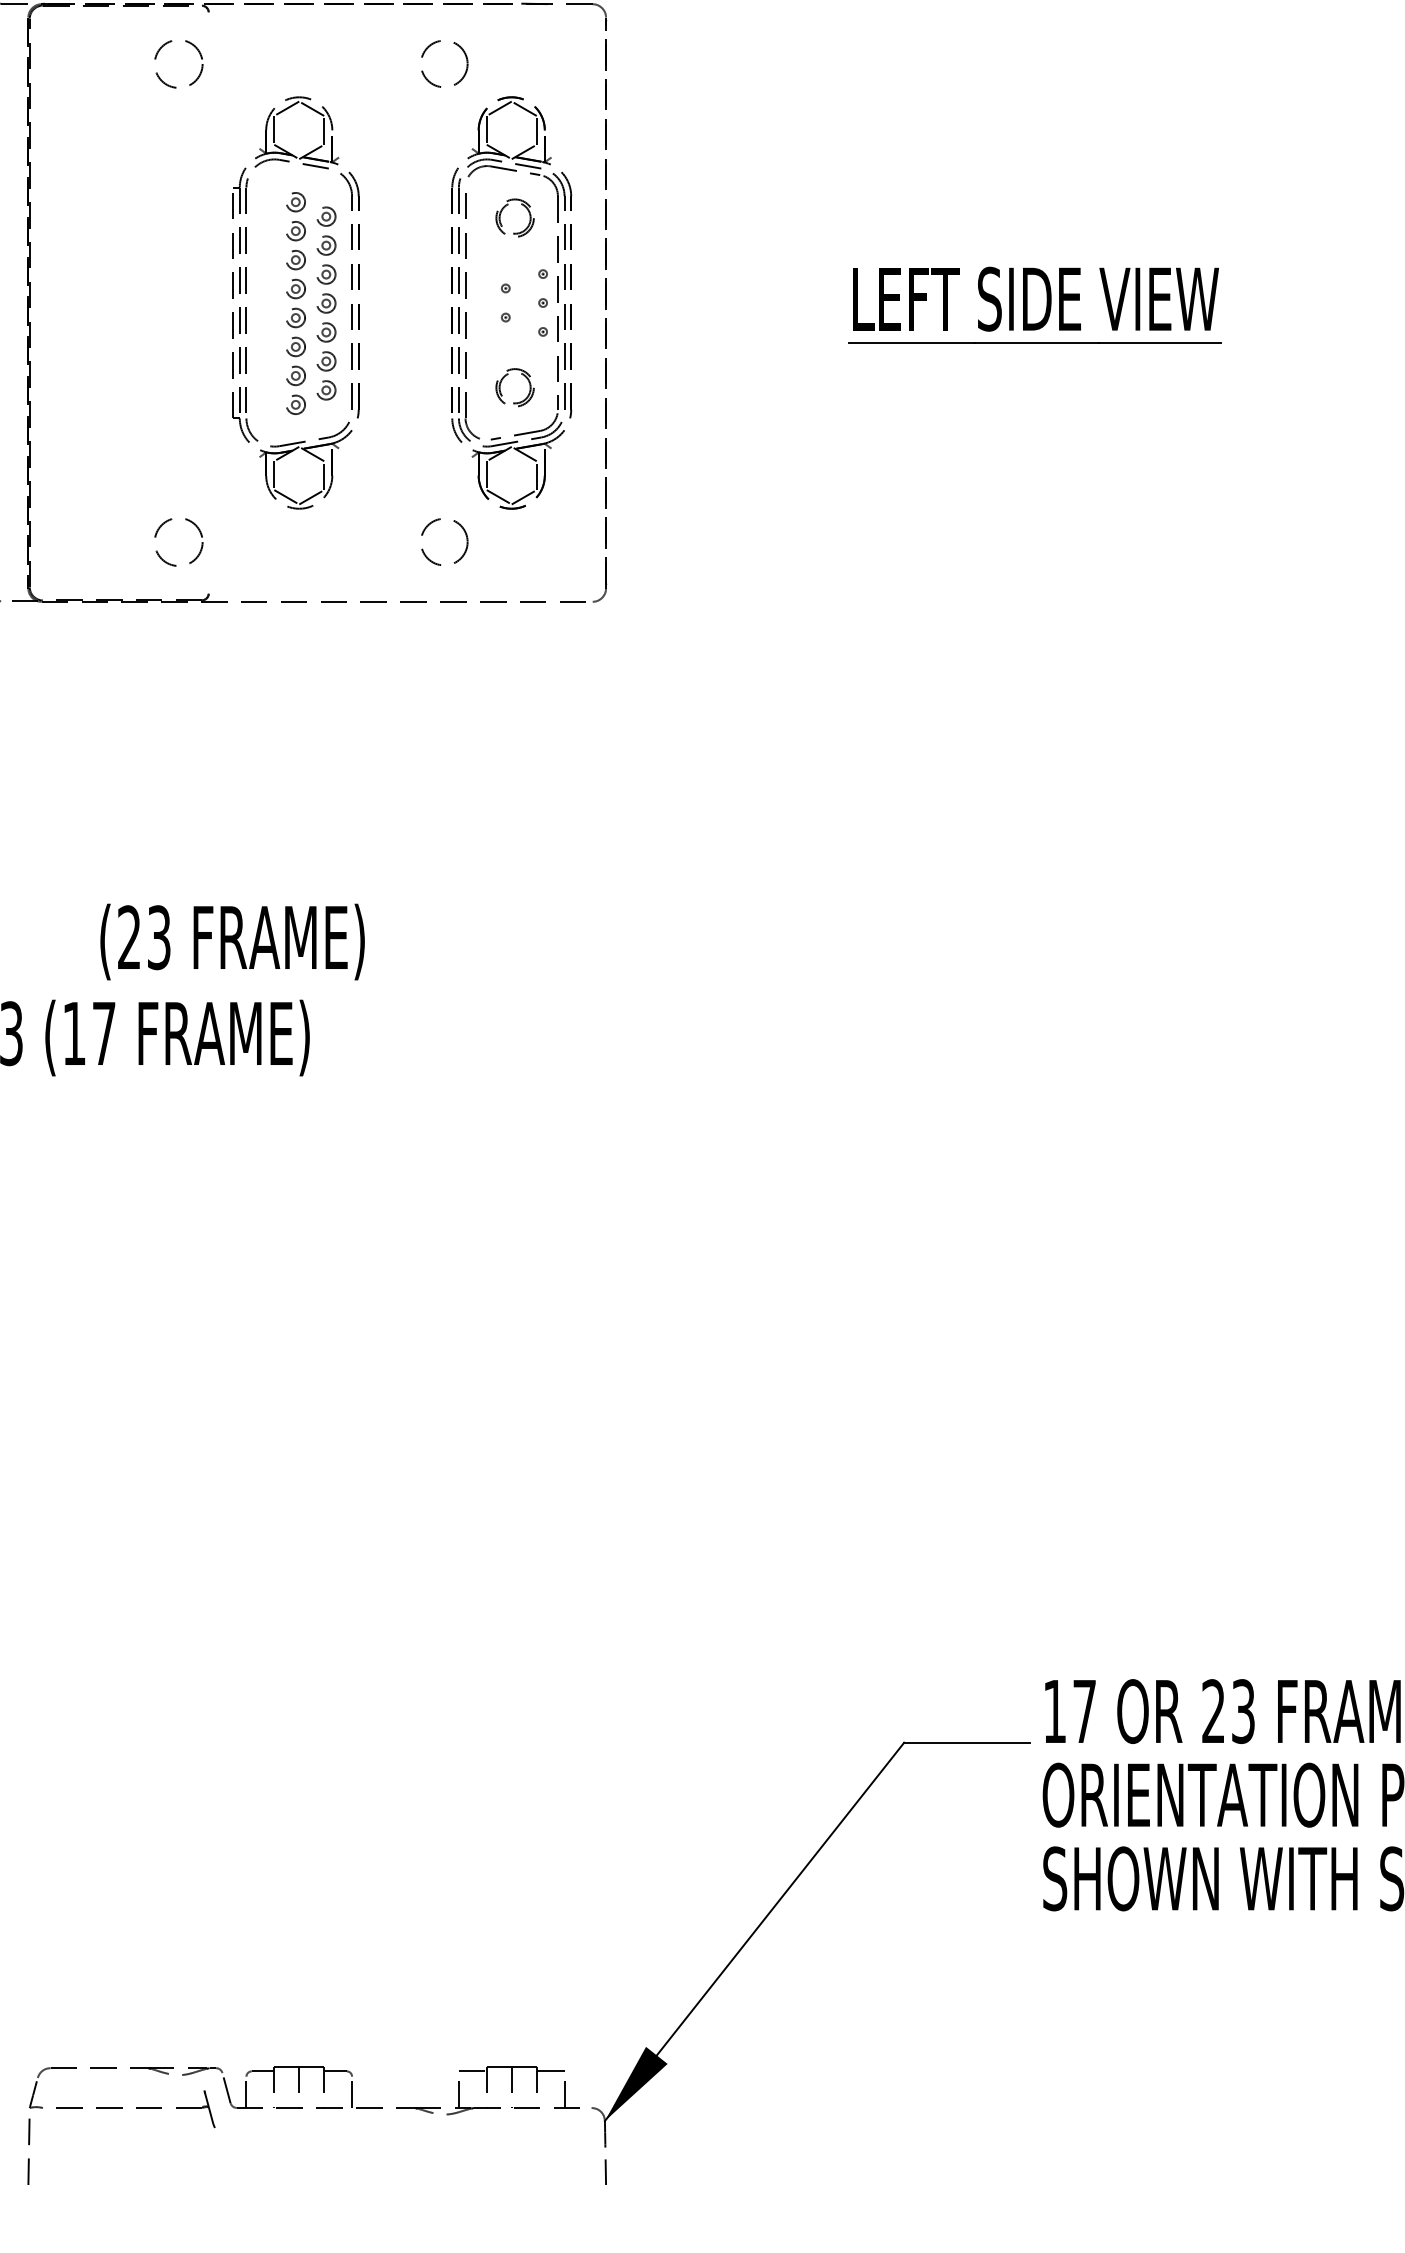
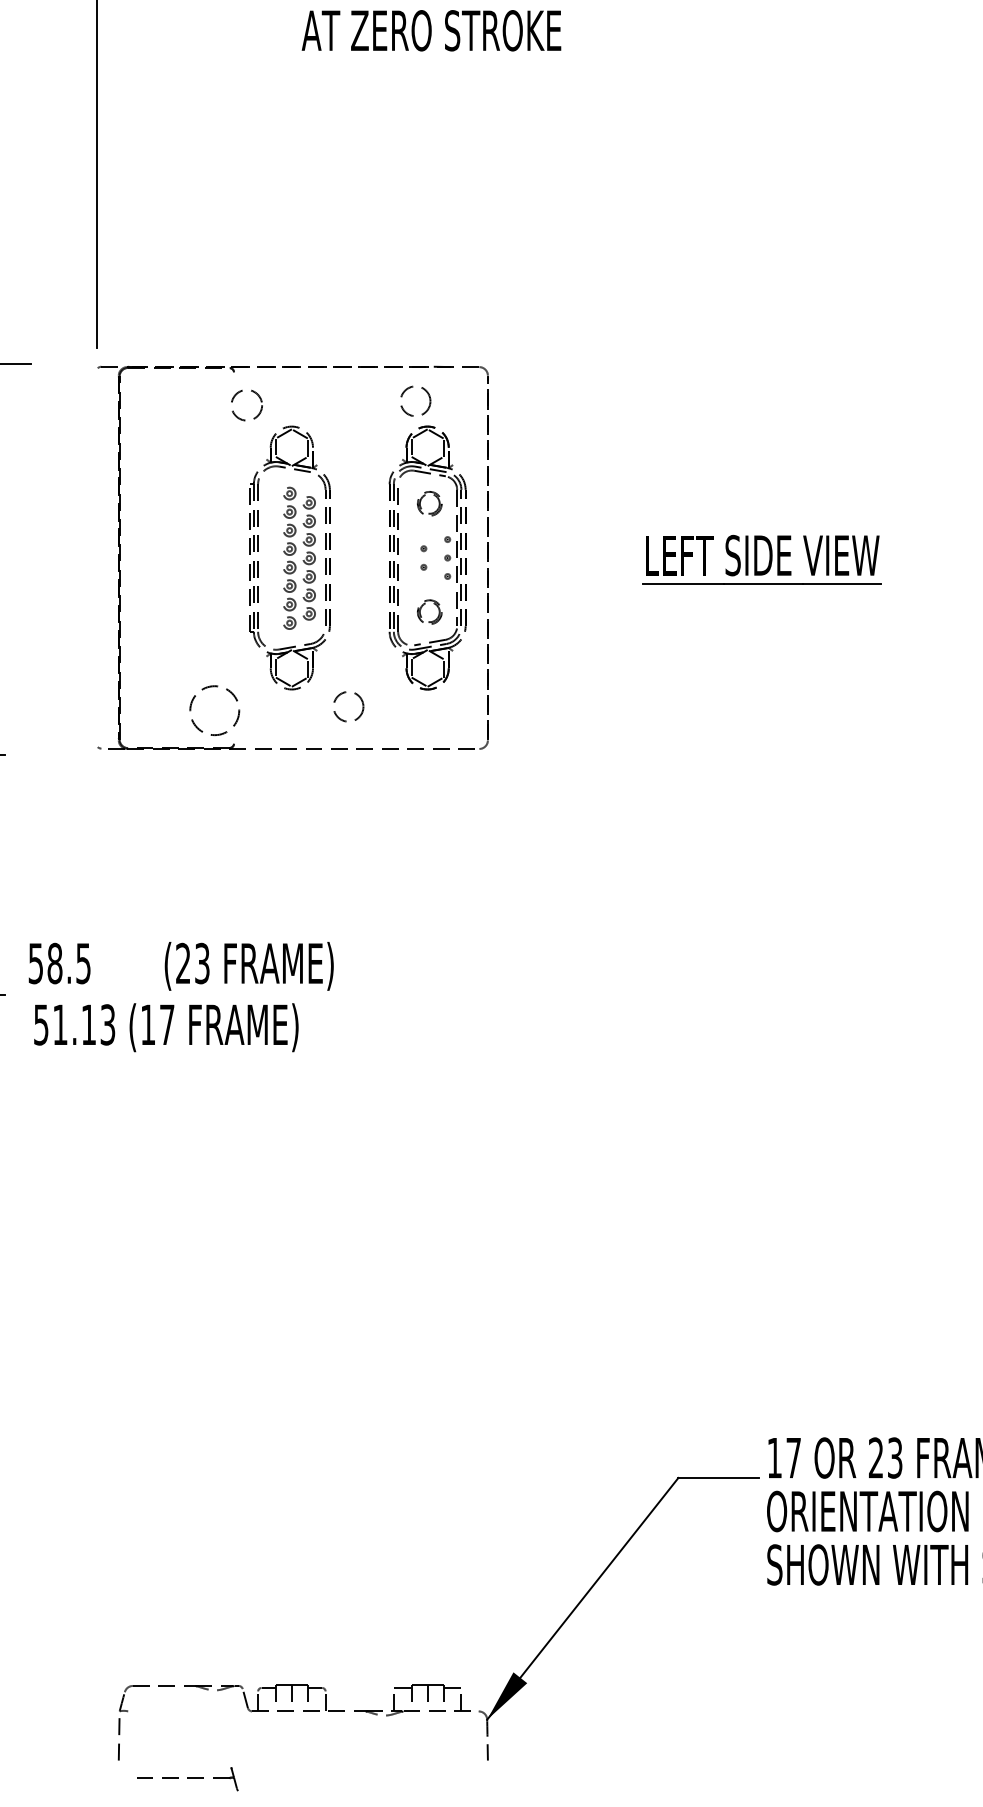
circle: (444, 62) -> (415, 400), moved
circle: (178, 64) -> (246, 405), moved
circle: (178, 541) -> (214, 710), size x1.6
circle: (444, 541) -> (348, 706), moved
part: (135, 2109) -> (187, 1779), moved

